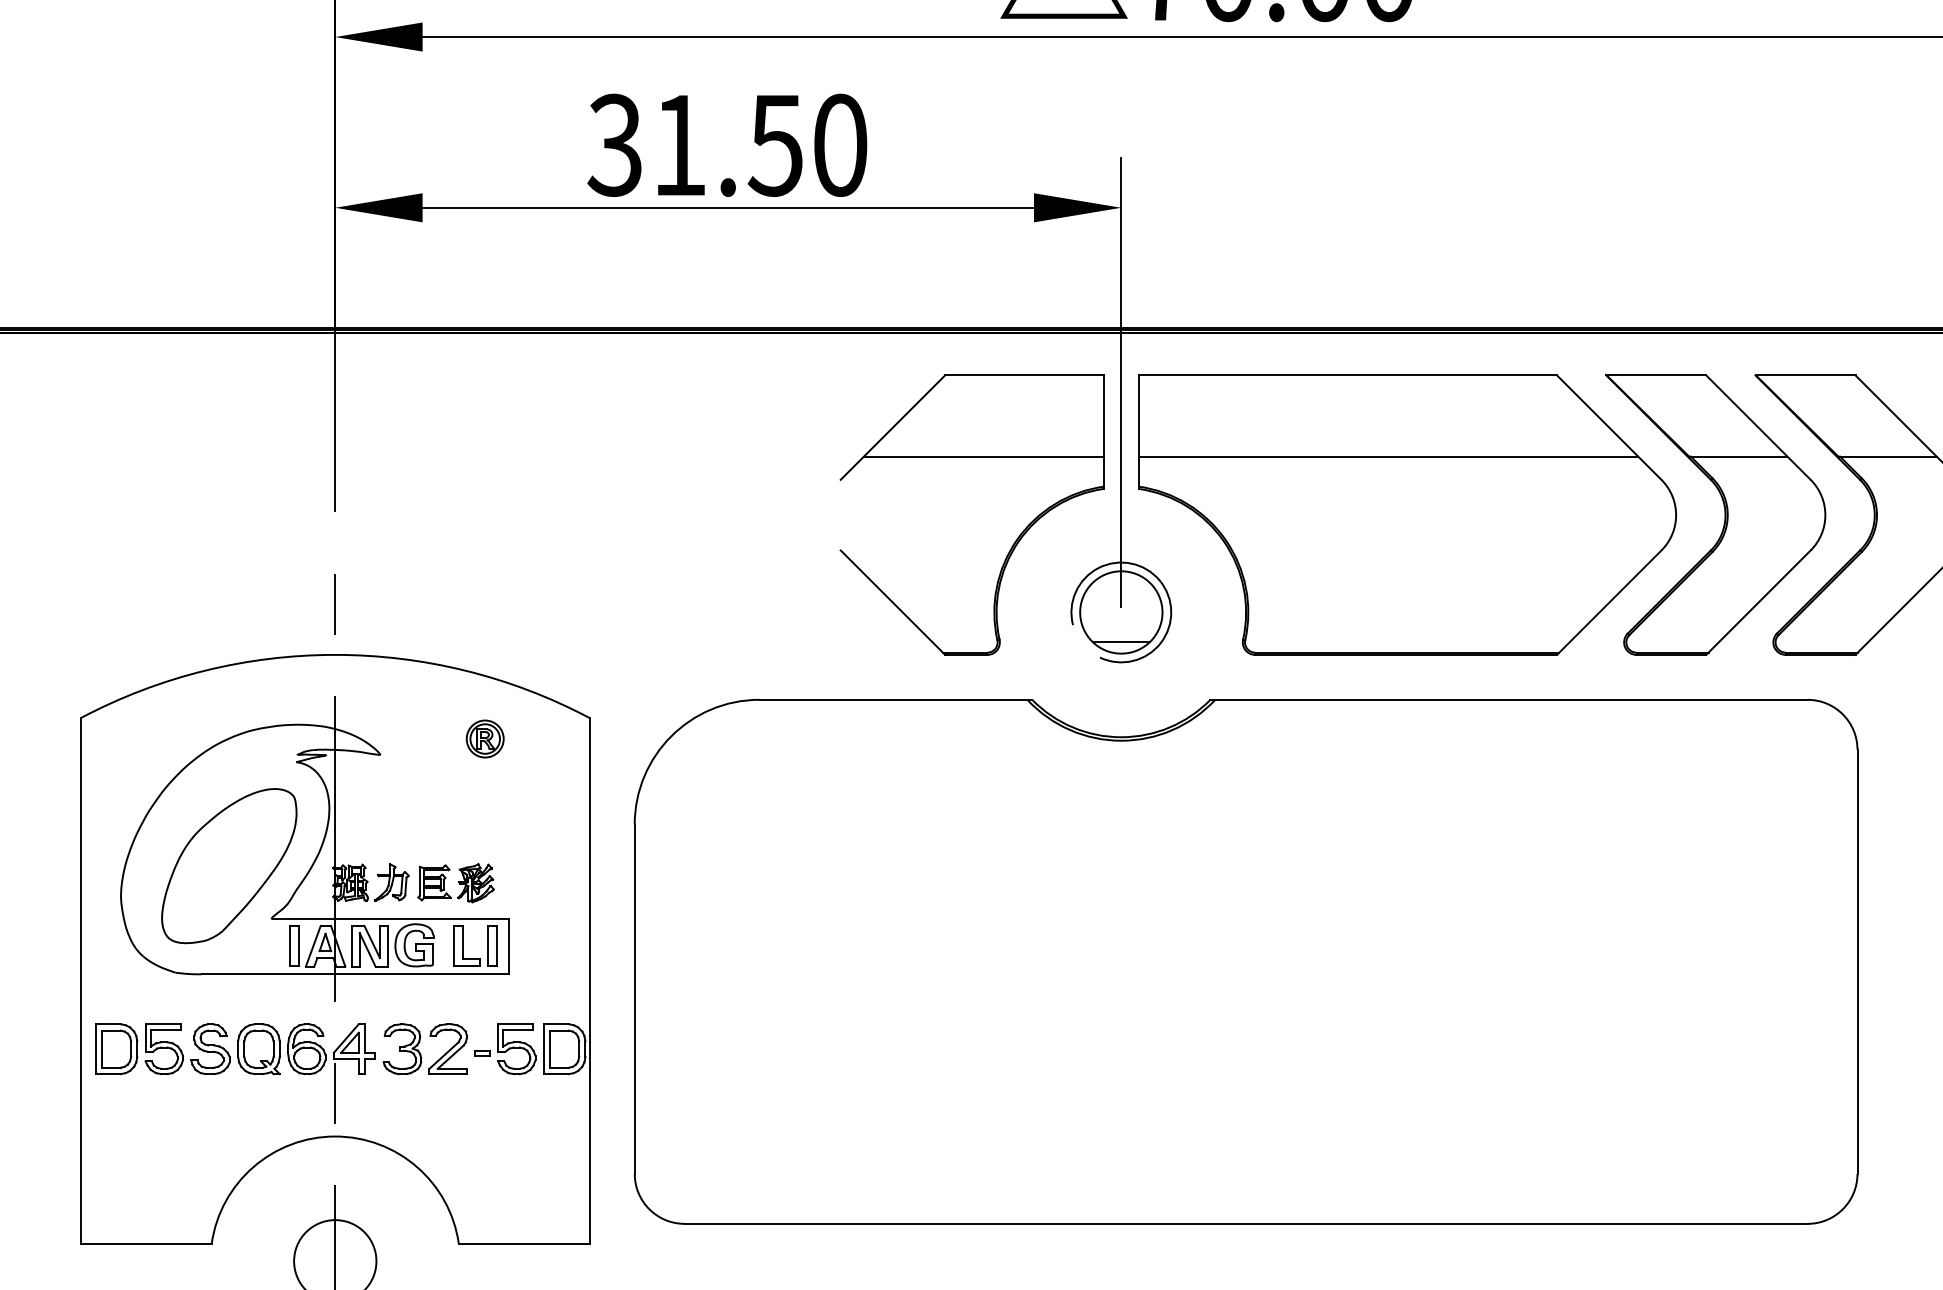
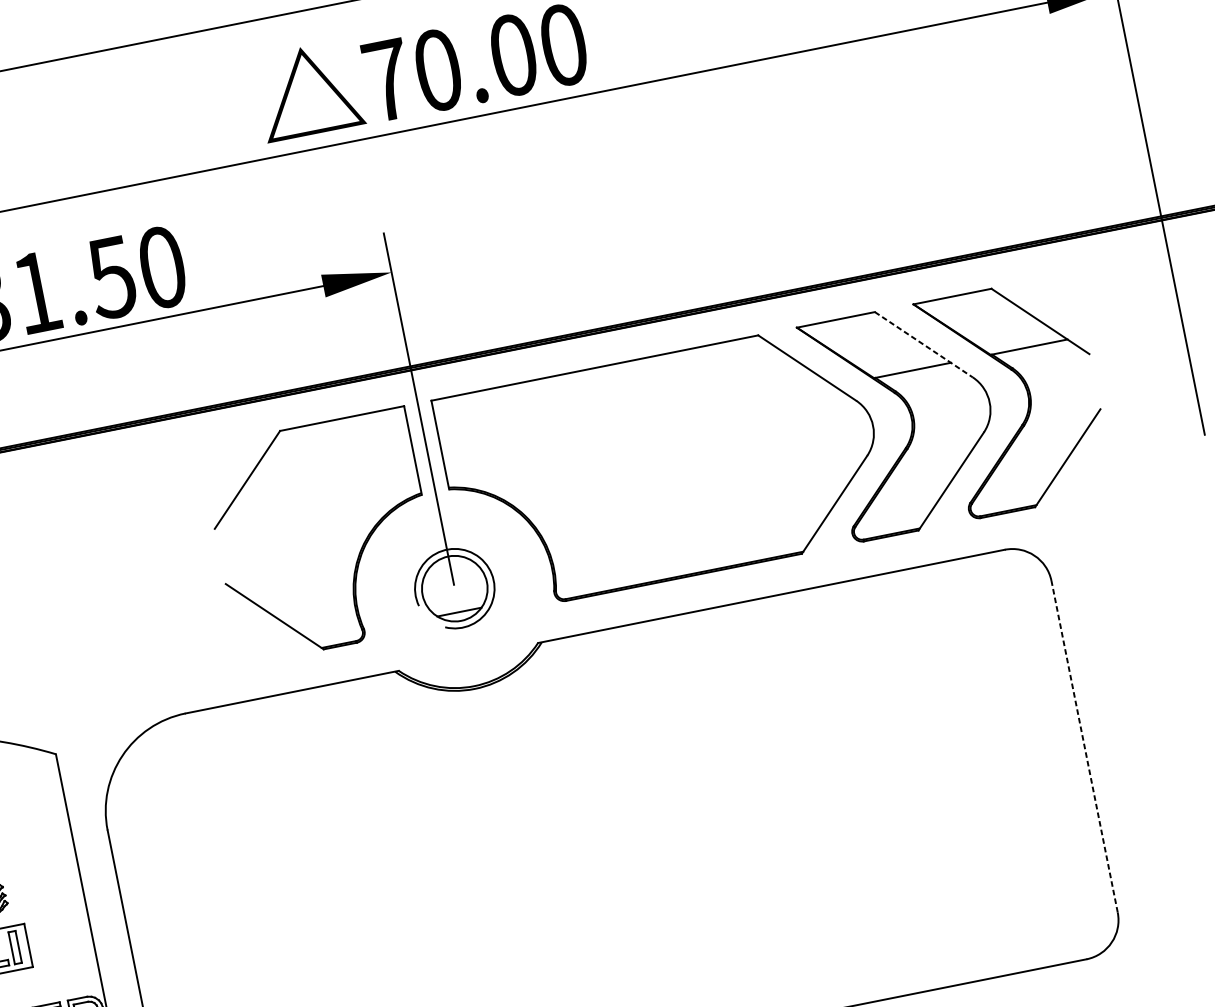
line: (1758, 427) -> (923, 344), solid -> dashed
line: (983, 456) -> (322, 488), removed
line: (1388, 456) -> (639, 425), removed
line: (1857, 961) -> (1084, 746), solid -> dashed

